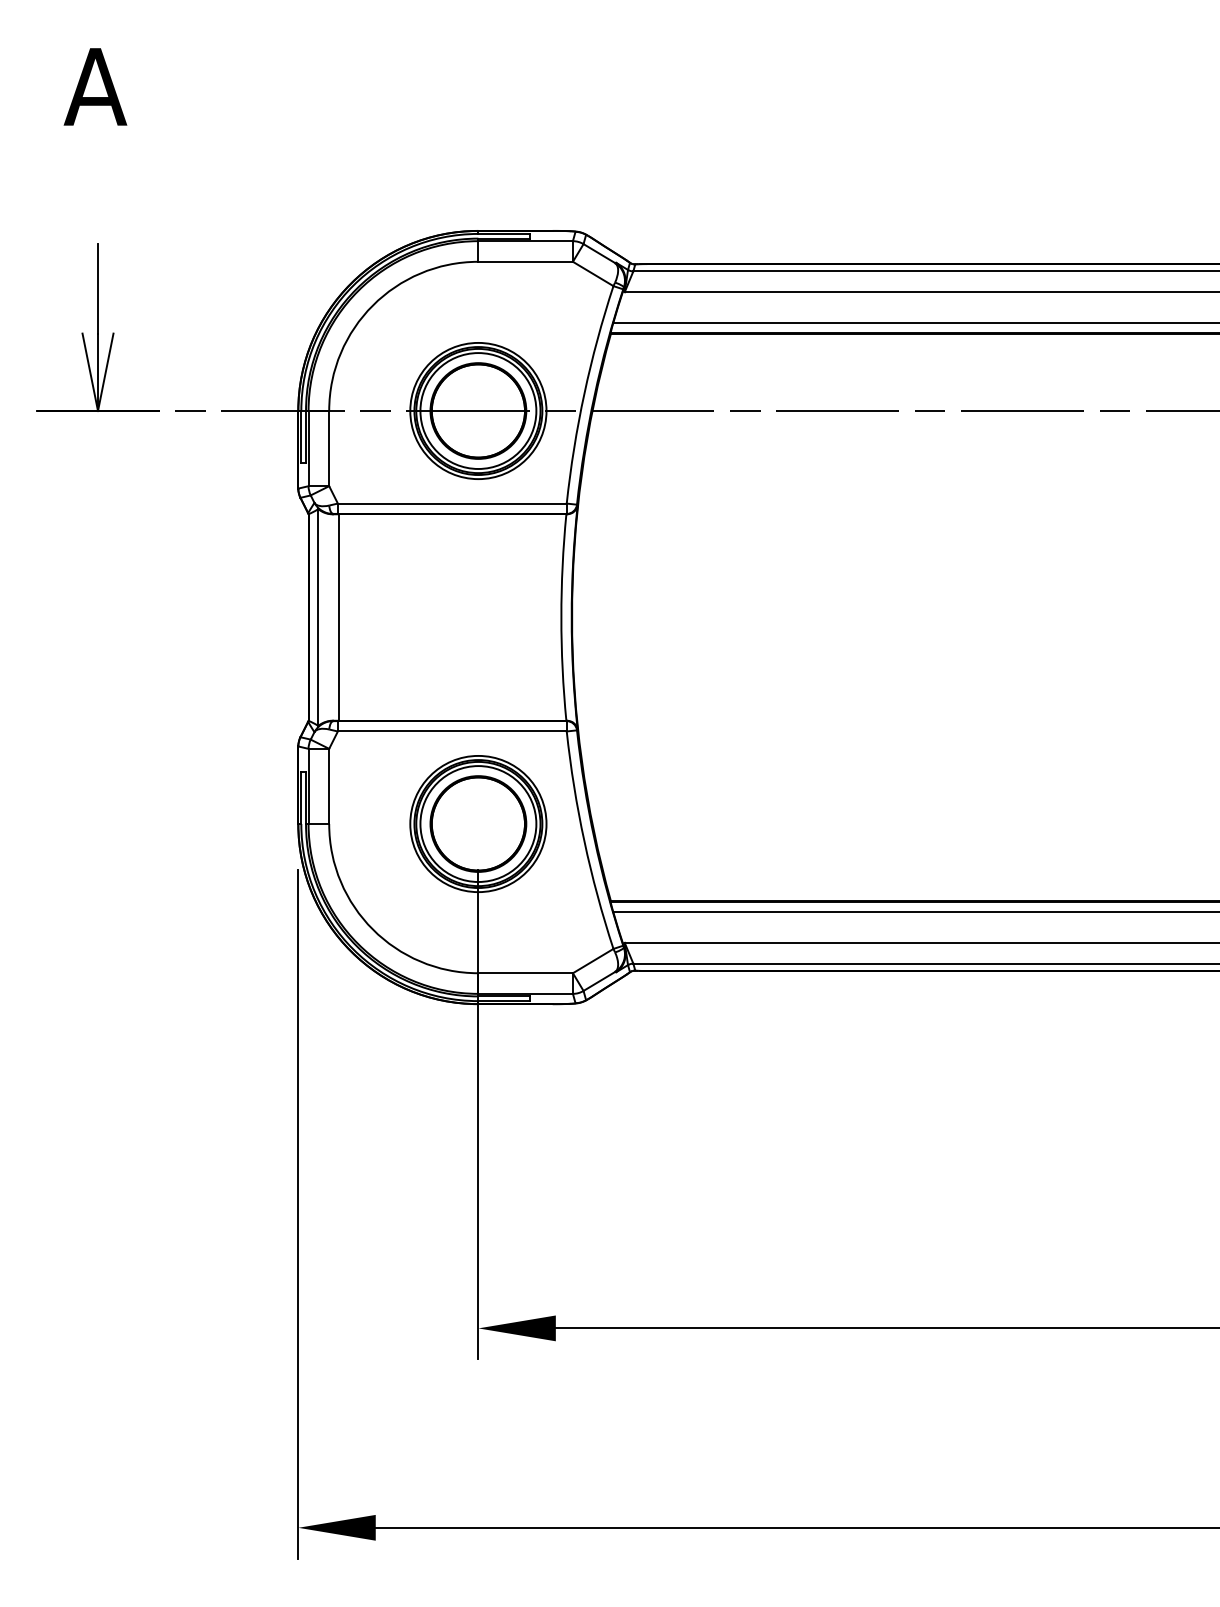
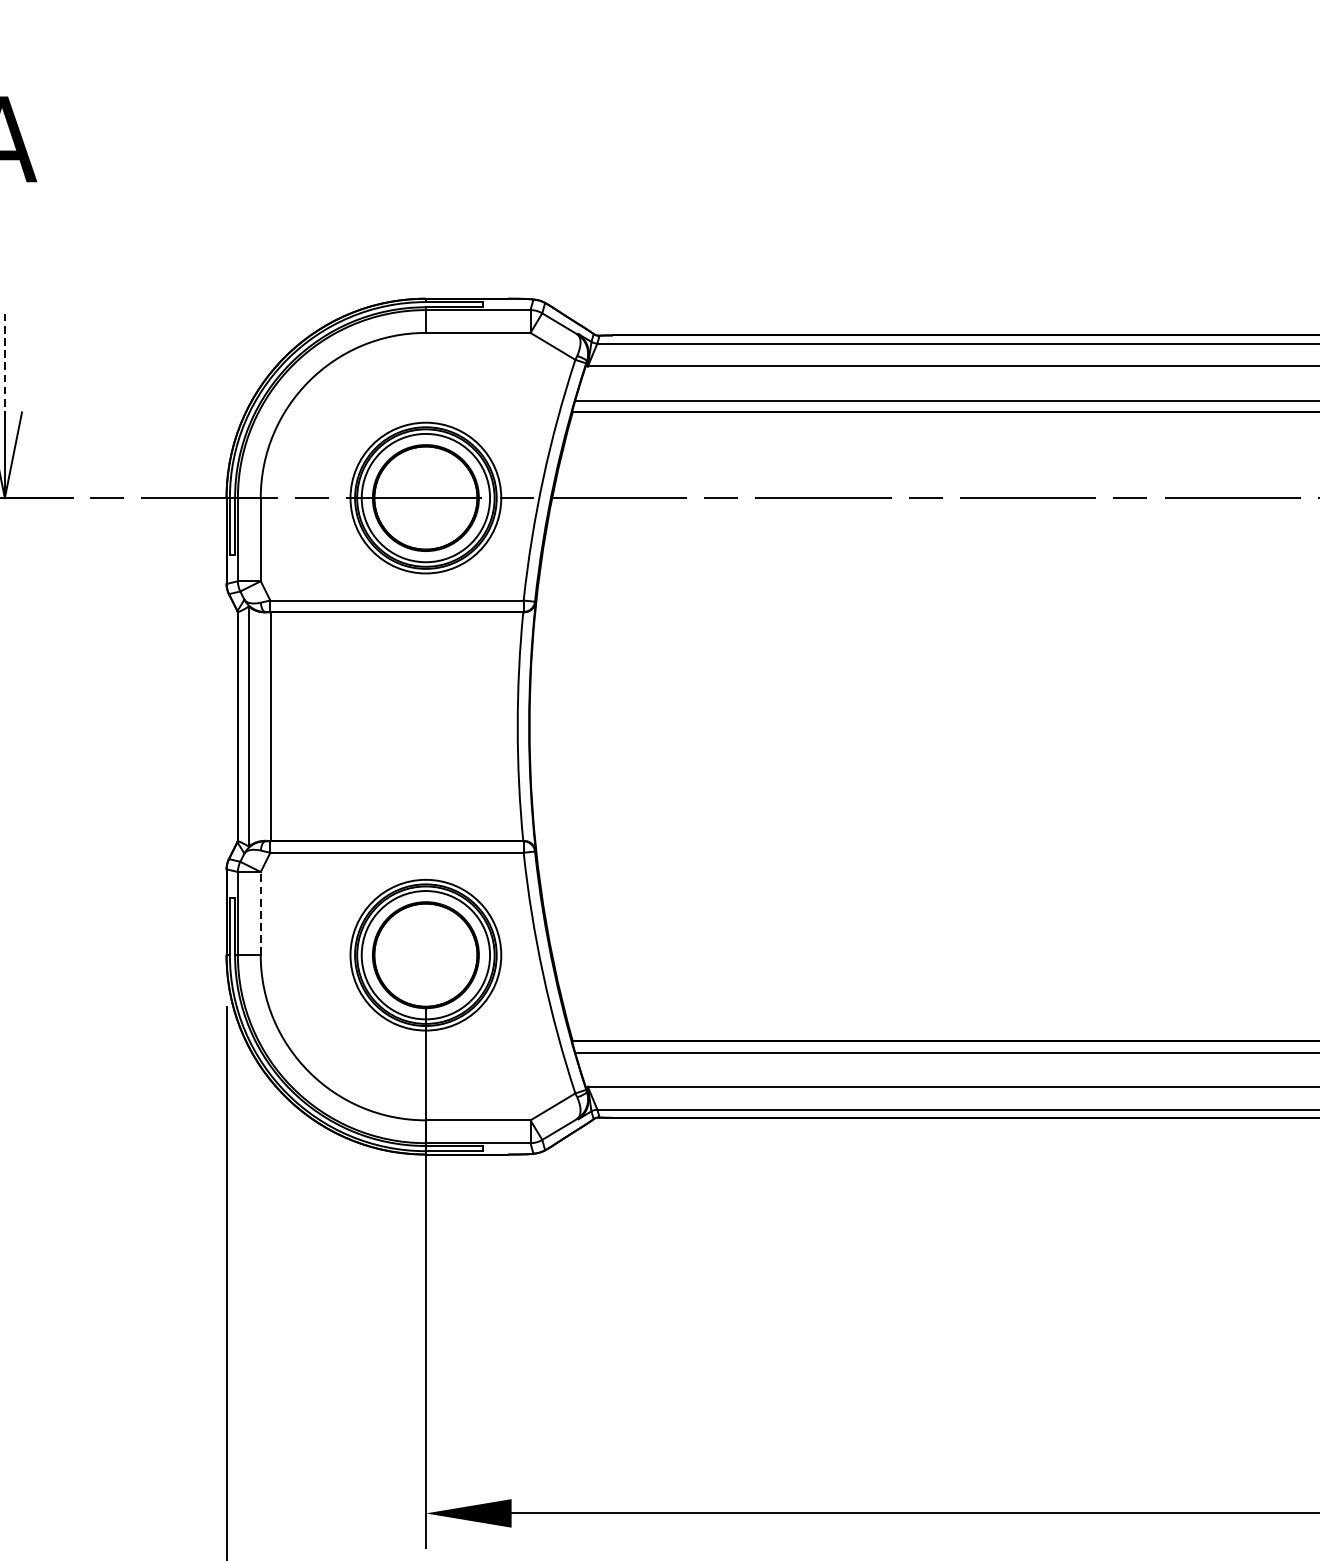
line: (98, 289) -> (5, 363), solid -> dashed
line: (329, 786) -> (261, 913), solid -> dashed

